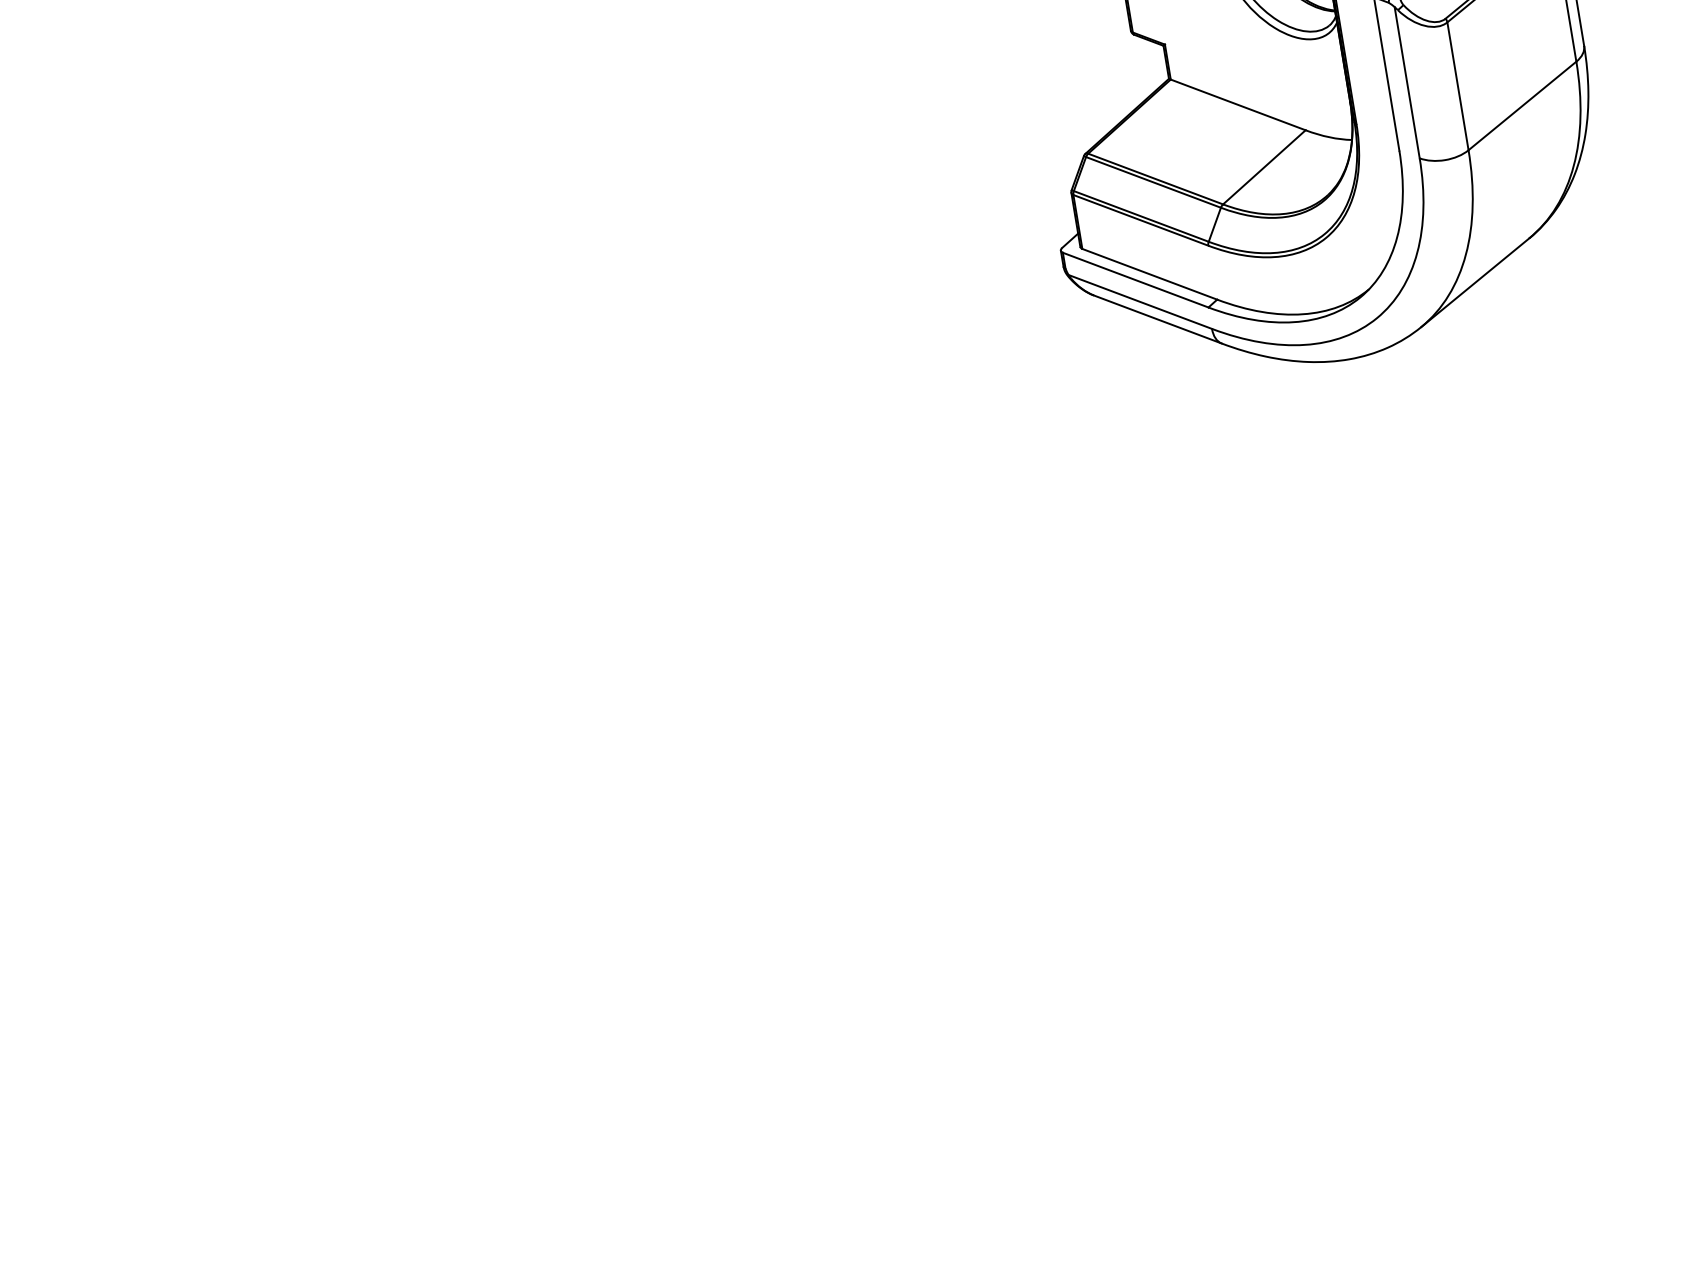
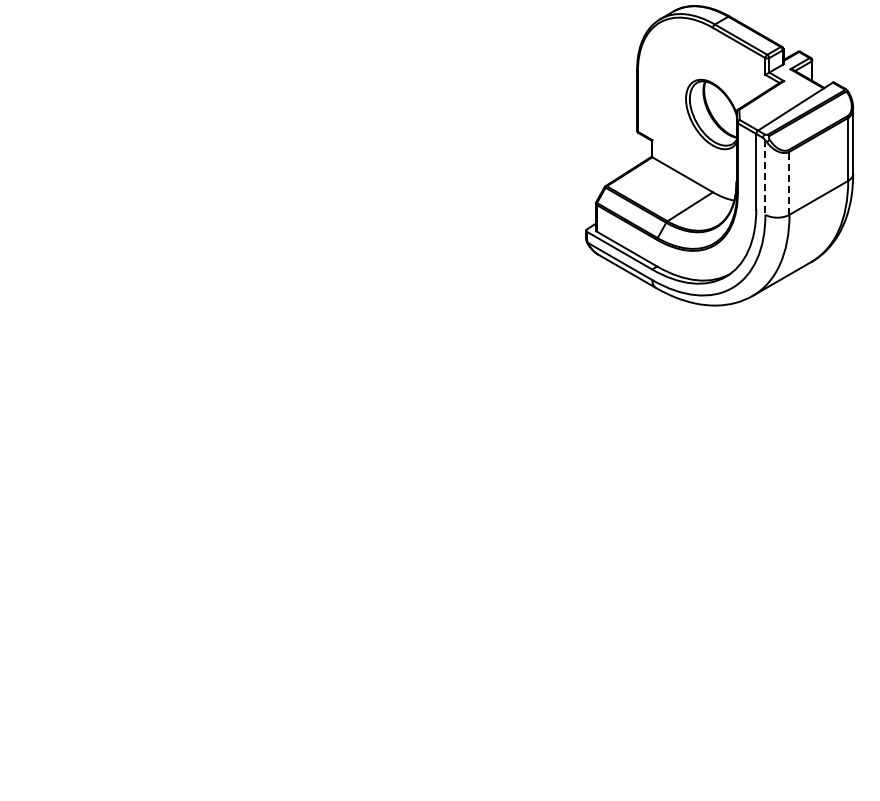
line: (1407, 84) -> (765, 178), solid -> dashed
line: (1457, 84) -> (789, 182), solid -> dashed

